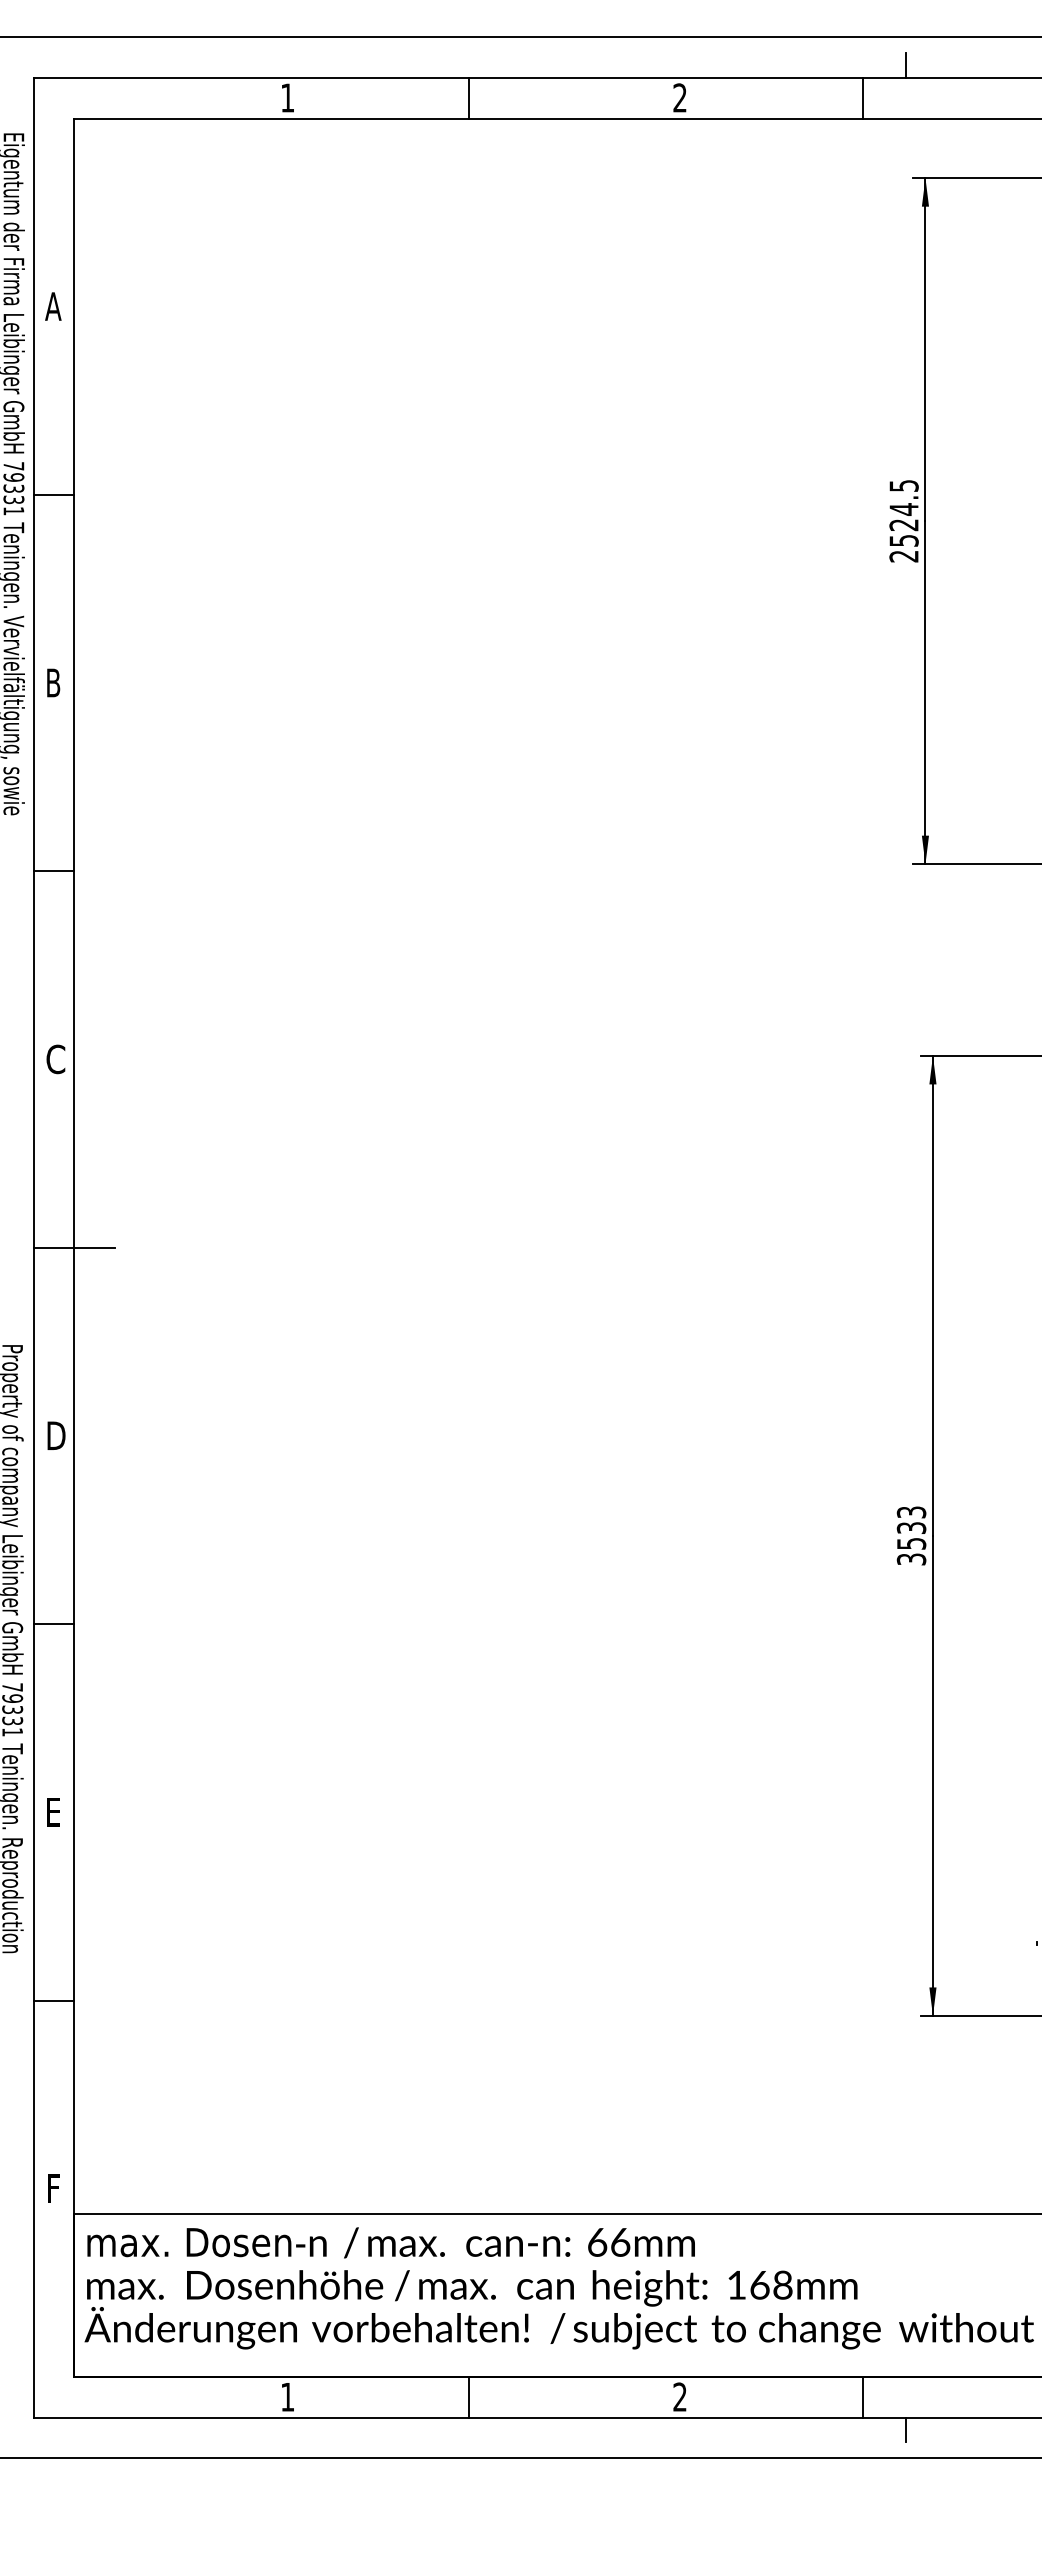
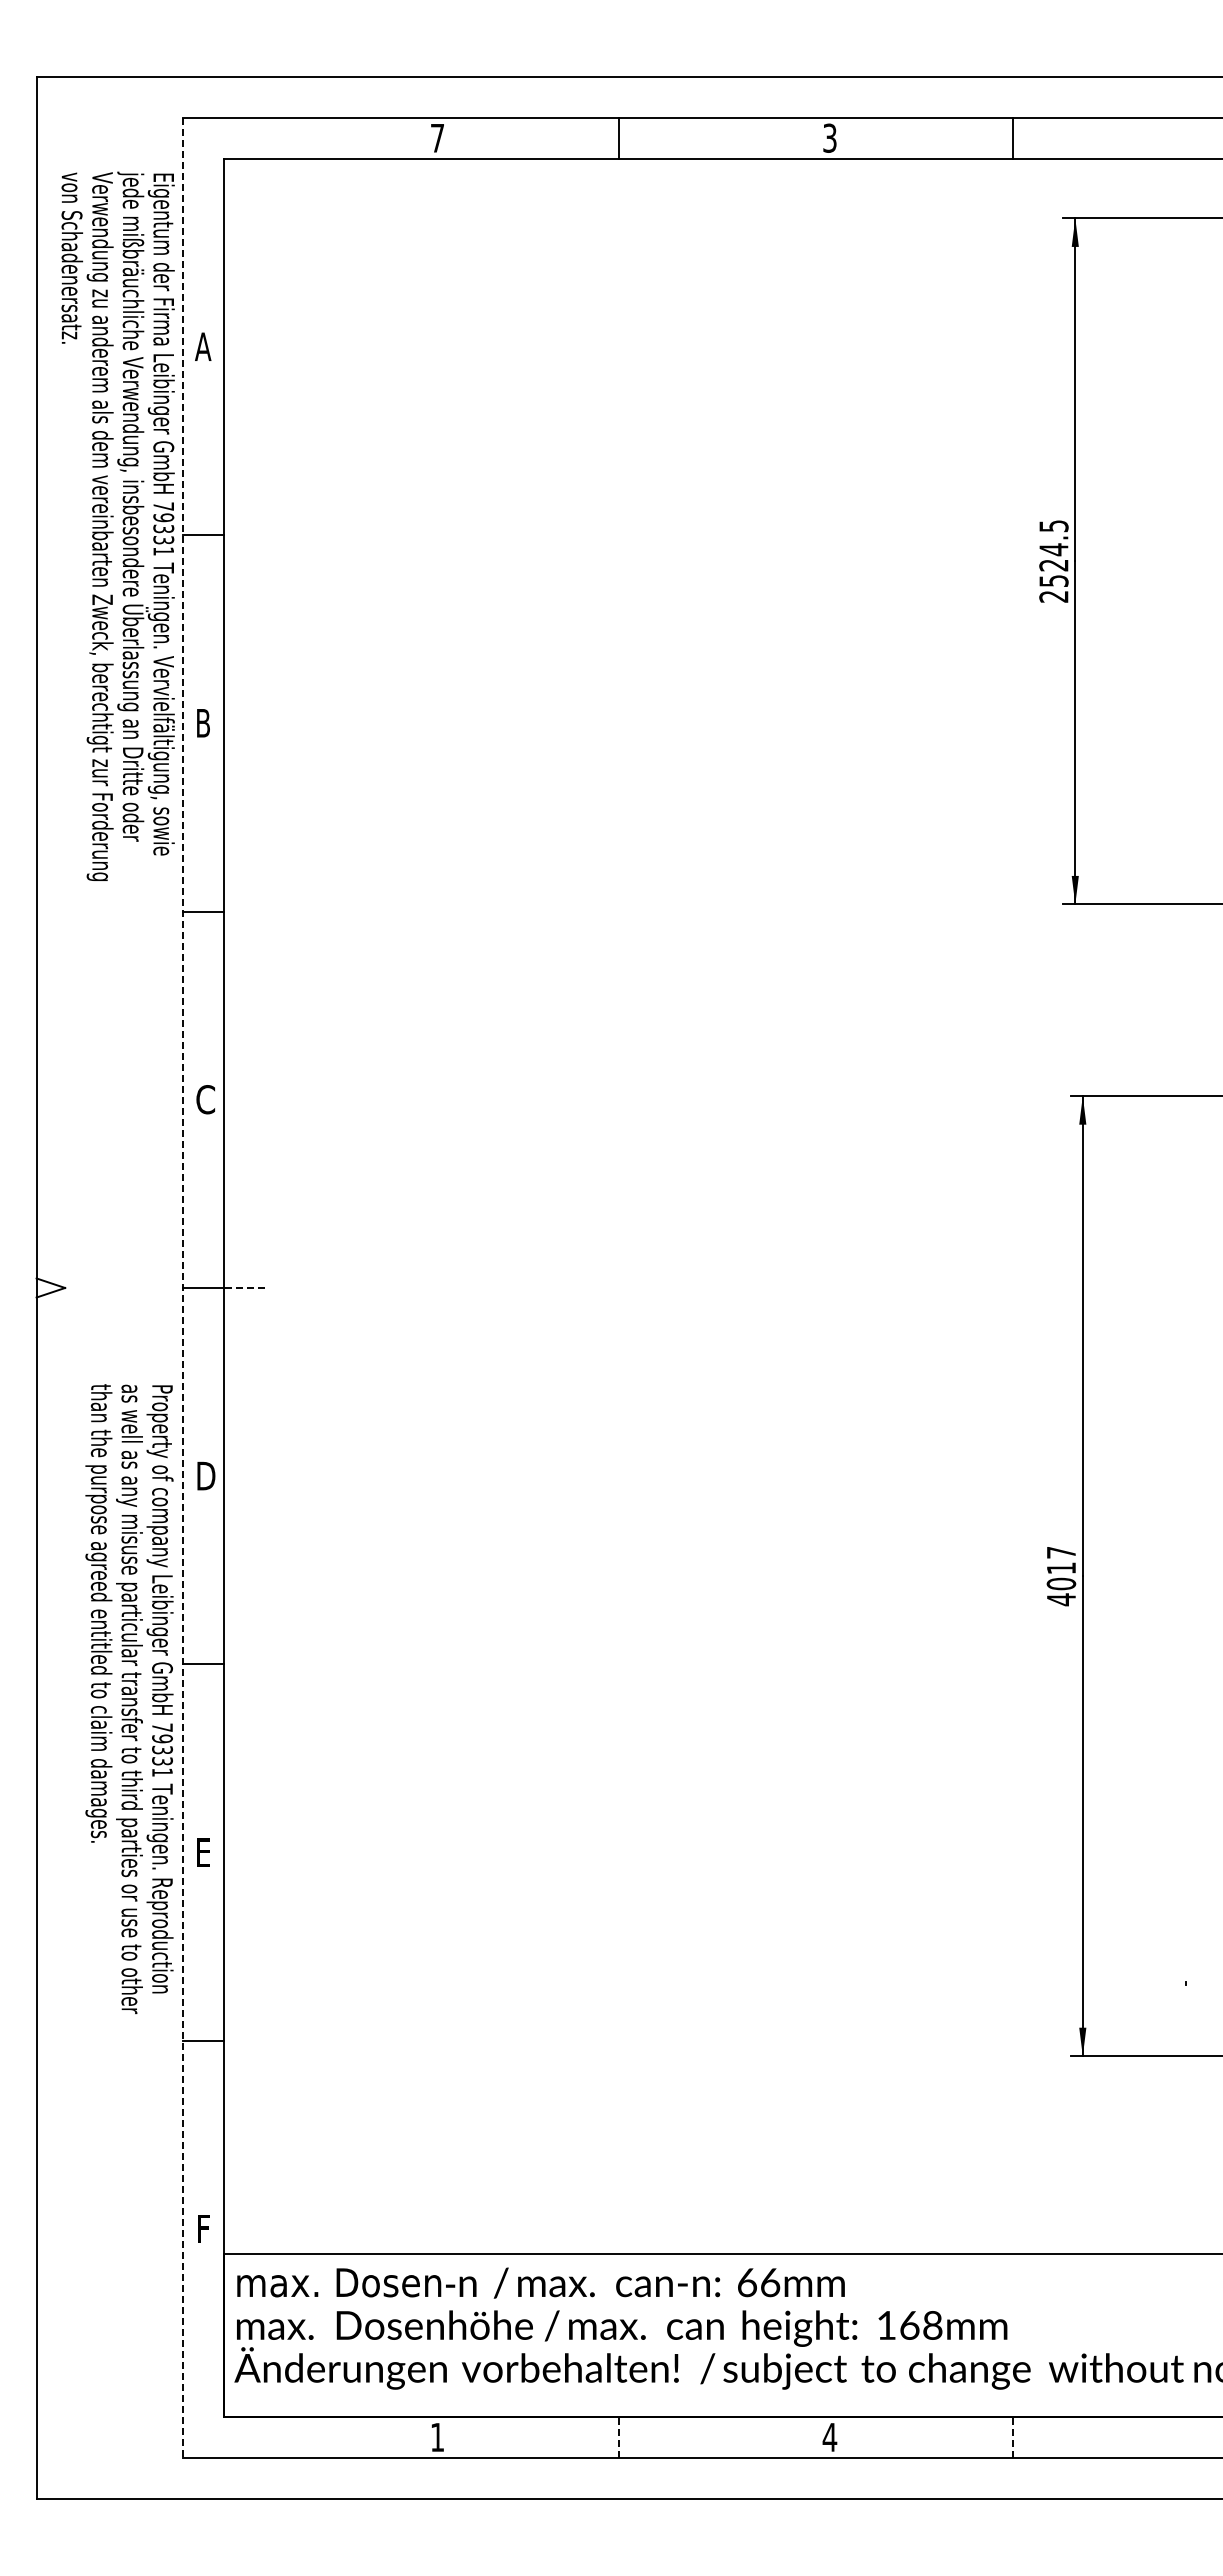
line: (905, 65) -> (1055, 105), removed
text: (287, 98) -> (437, 138), 1 -> 7
text: (679, 98) -> (829, 138), 2 -> 3
line: (33, 1247) -> (183, 1287), solid -> dashed
line: (94, 1248) -> (244, 1288), solid -> dashed
text: (911, 1536) -> (1061, 1576), 3533 -> 4017
text: (679, 2396) -> (829, 2436), 2 -> 4
line: (468, 2397) -> (618, 2437), solid -> dashed
line: (862, 2397) -> (1012, 2437), solid -> dashed
line: (905, 2429) -> (1055, 2469), removed

